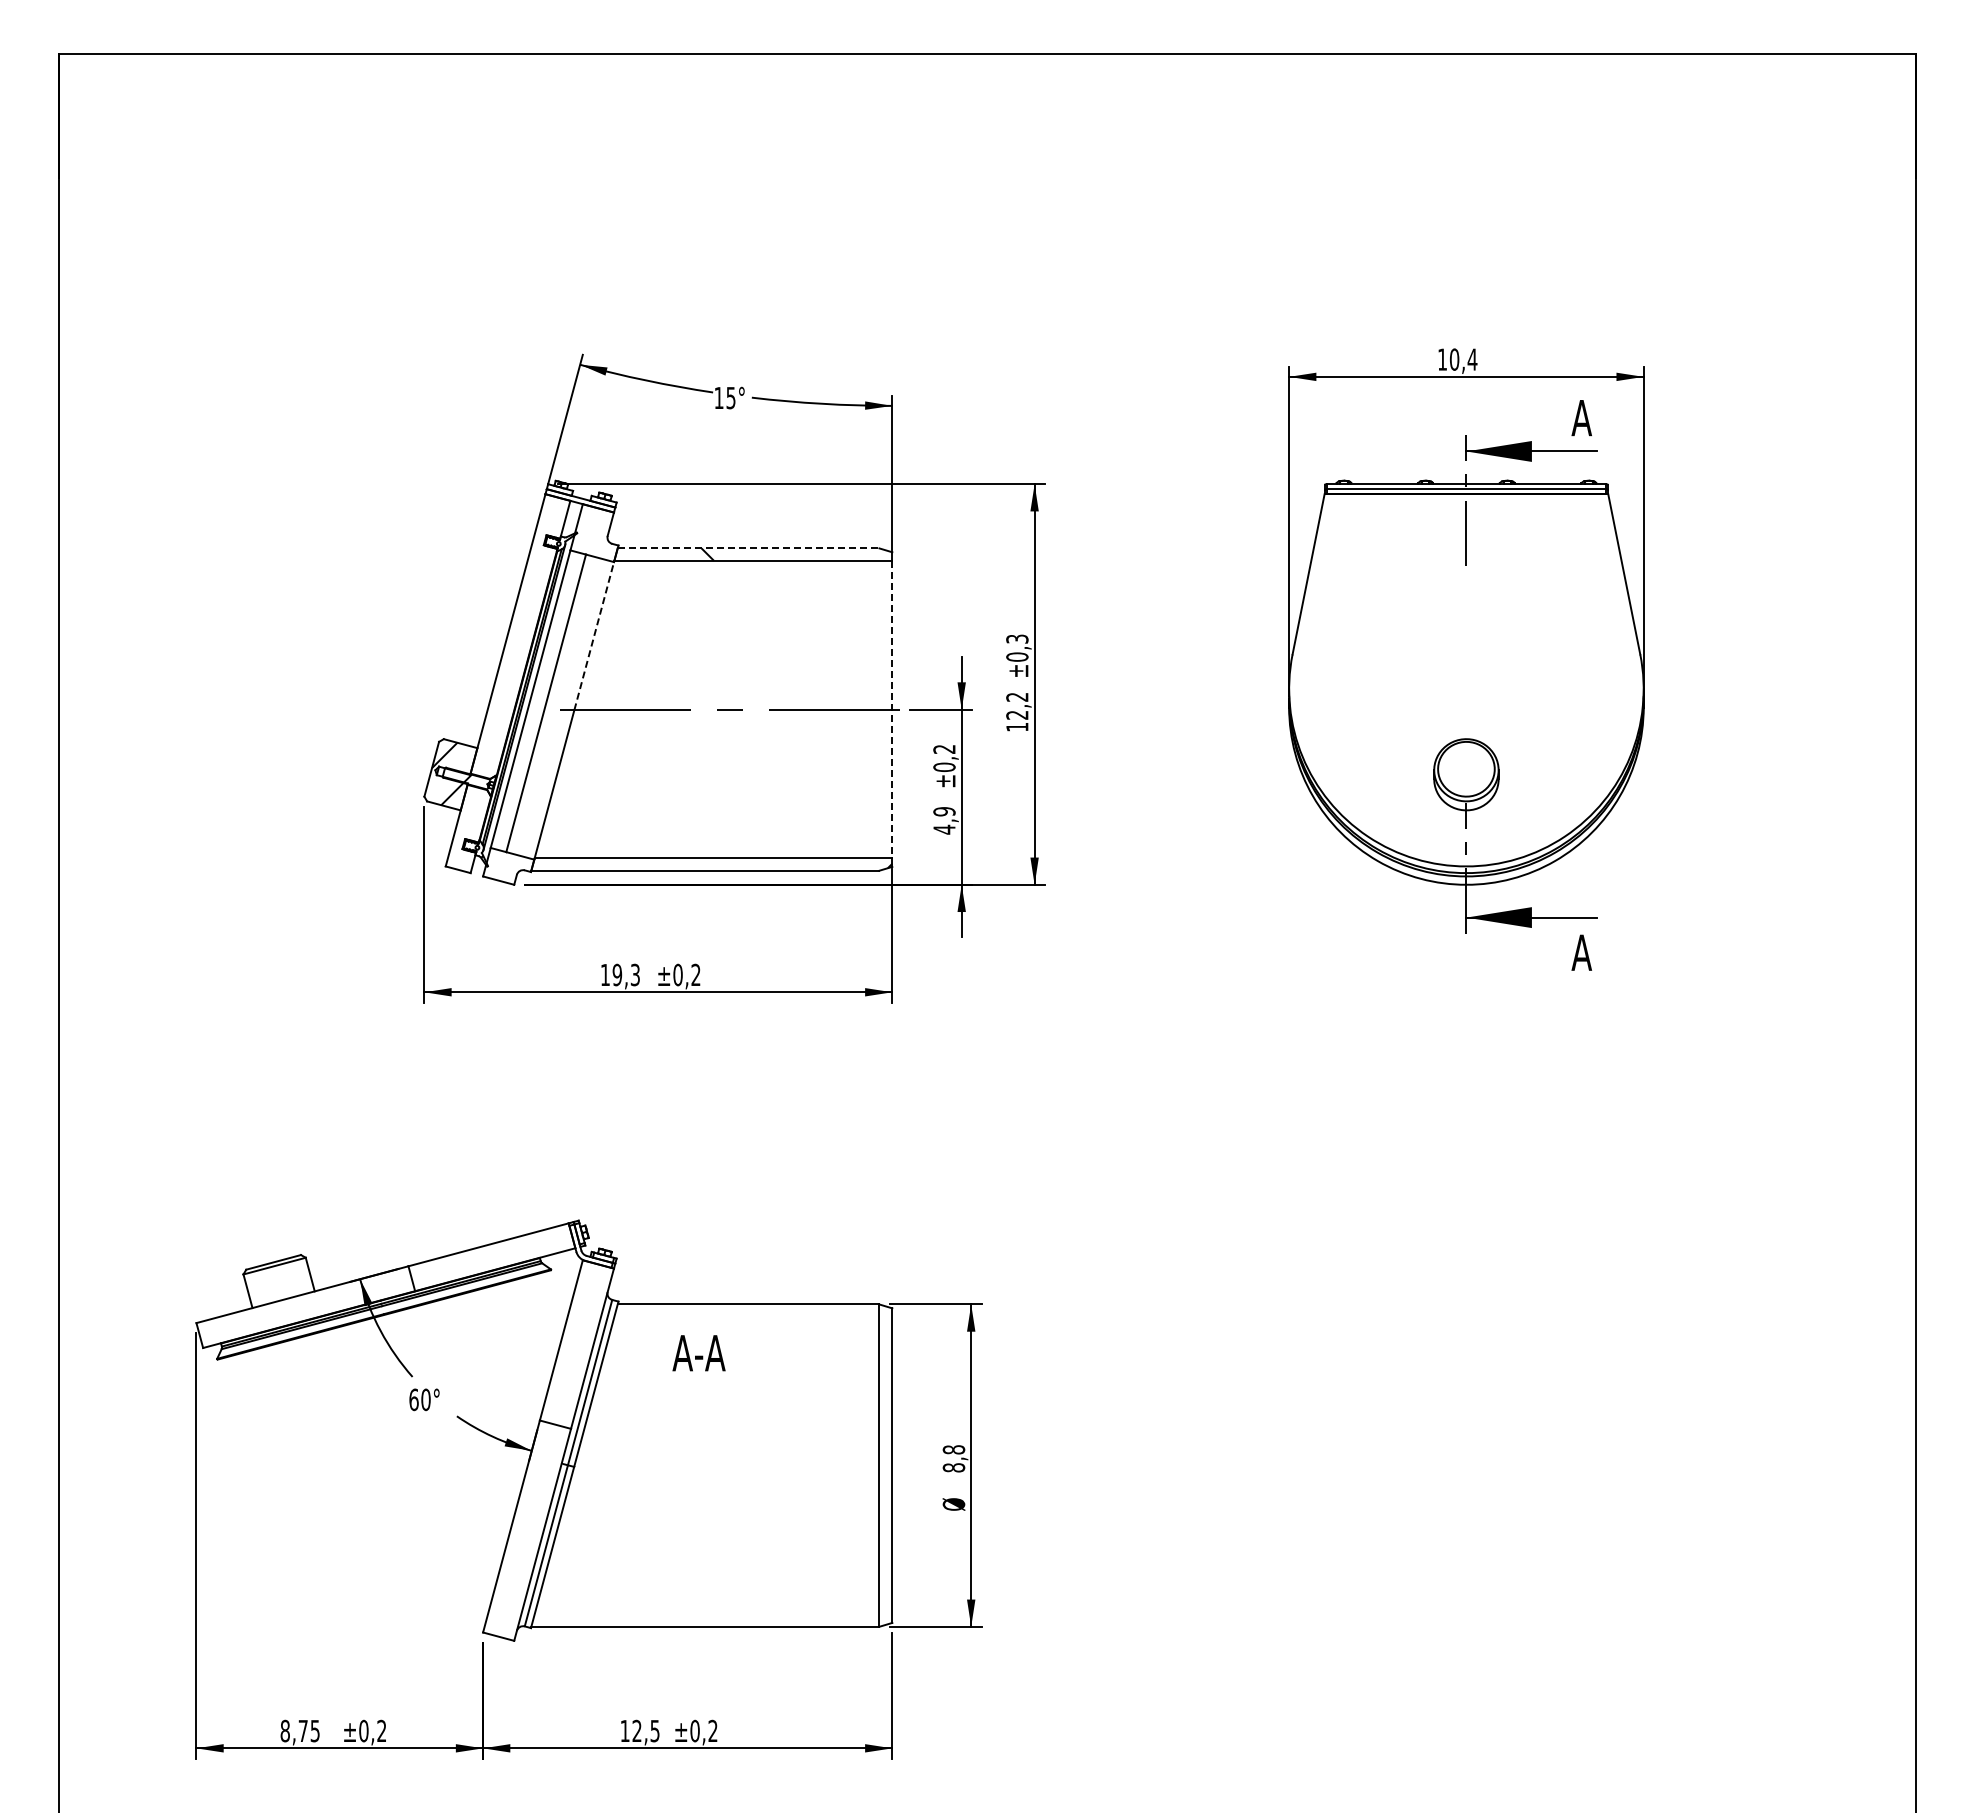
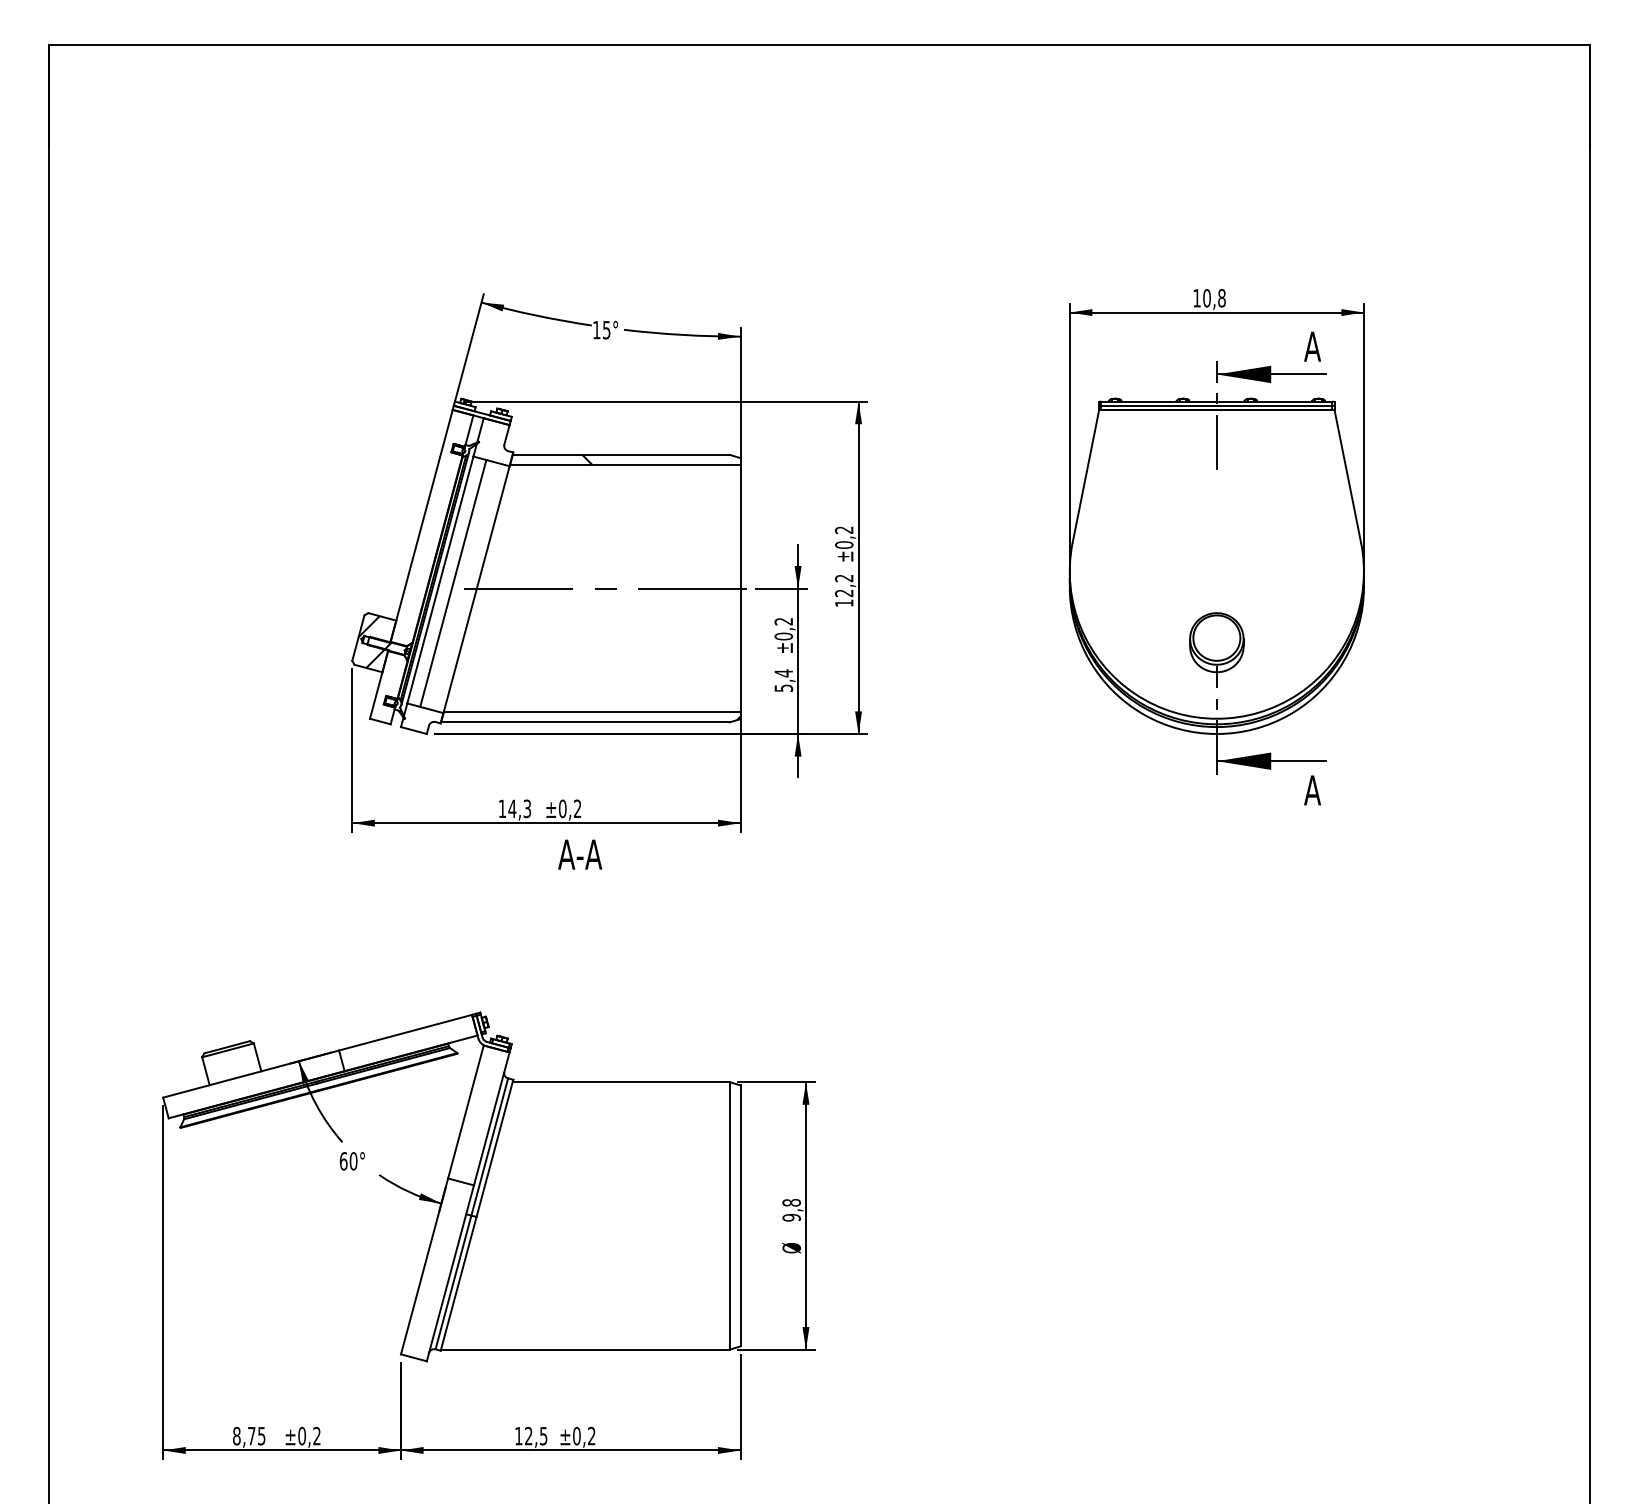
text: (1472, 359) -> (1221, 298), 10,4 -> 10,8
line: (748, 548) -> (621, 454), dashed -> solid
line: (594, 636) -> (493, 527), dashed -> solid
text: (1017, 638) -> (844, 529), ±0,3 -> ±0,2
line: (892, 709) -> (740, 588), dashed -> solid
text: (944, 820) -> (783, 680), 4,9 -> 5,4
text: (617, 974) -> (512, 808), 19,3 -> 14,3
text: (698, 1353) -> (579, 854), moved
text: (954, 1467) -> (792, 1217), 8,8 -> 9,8

